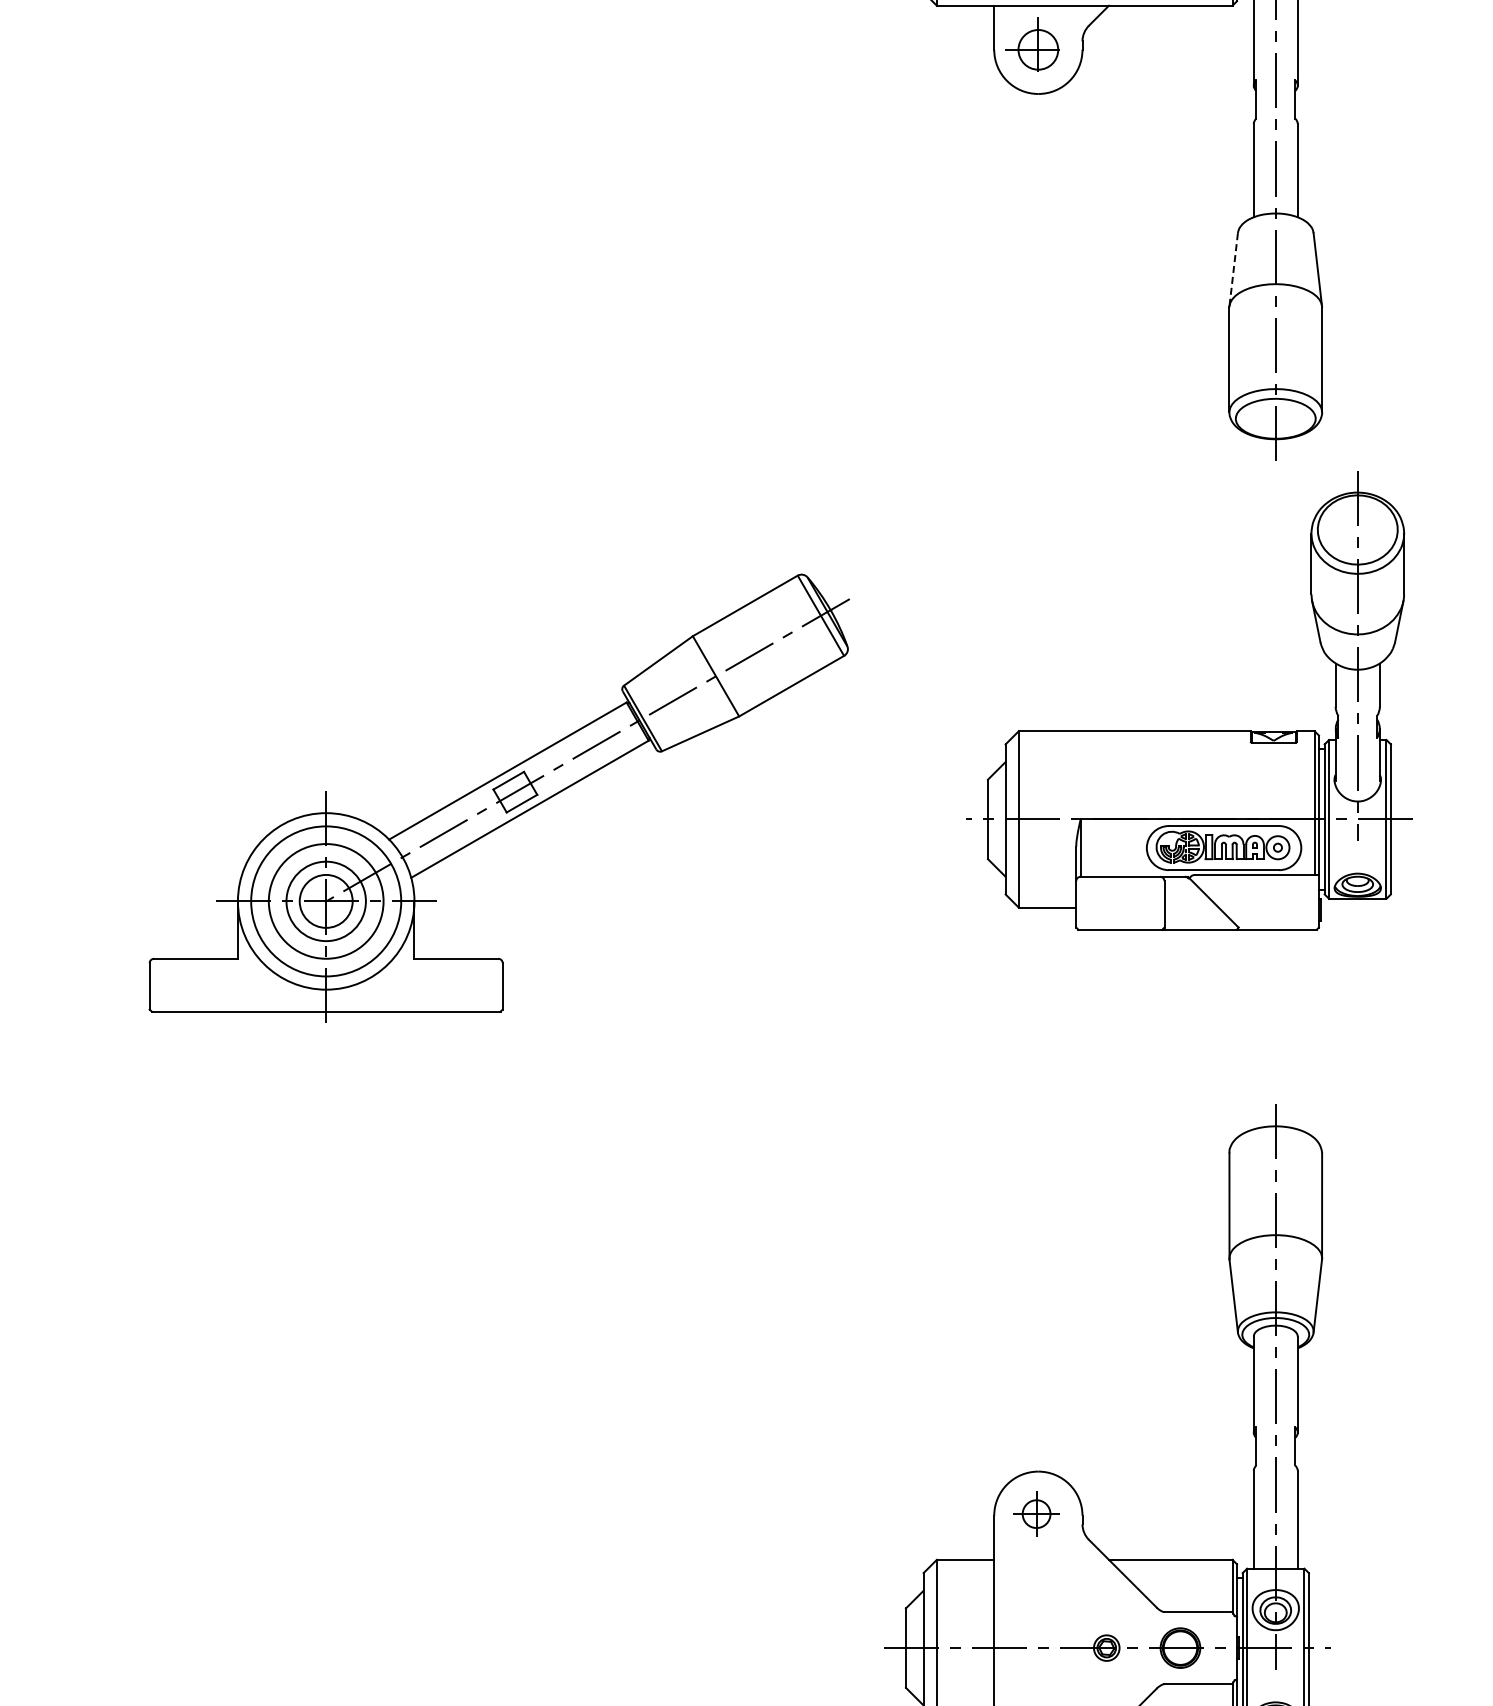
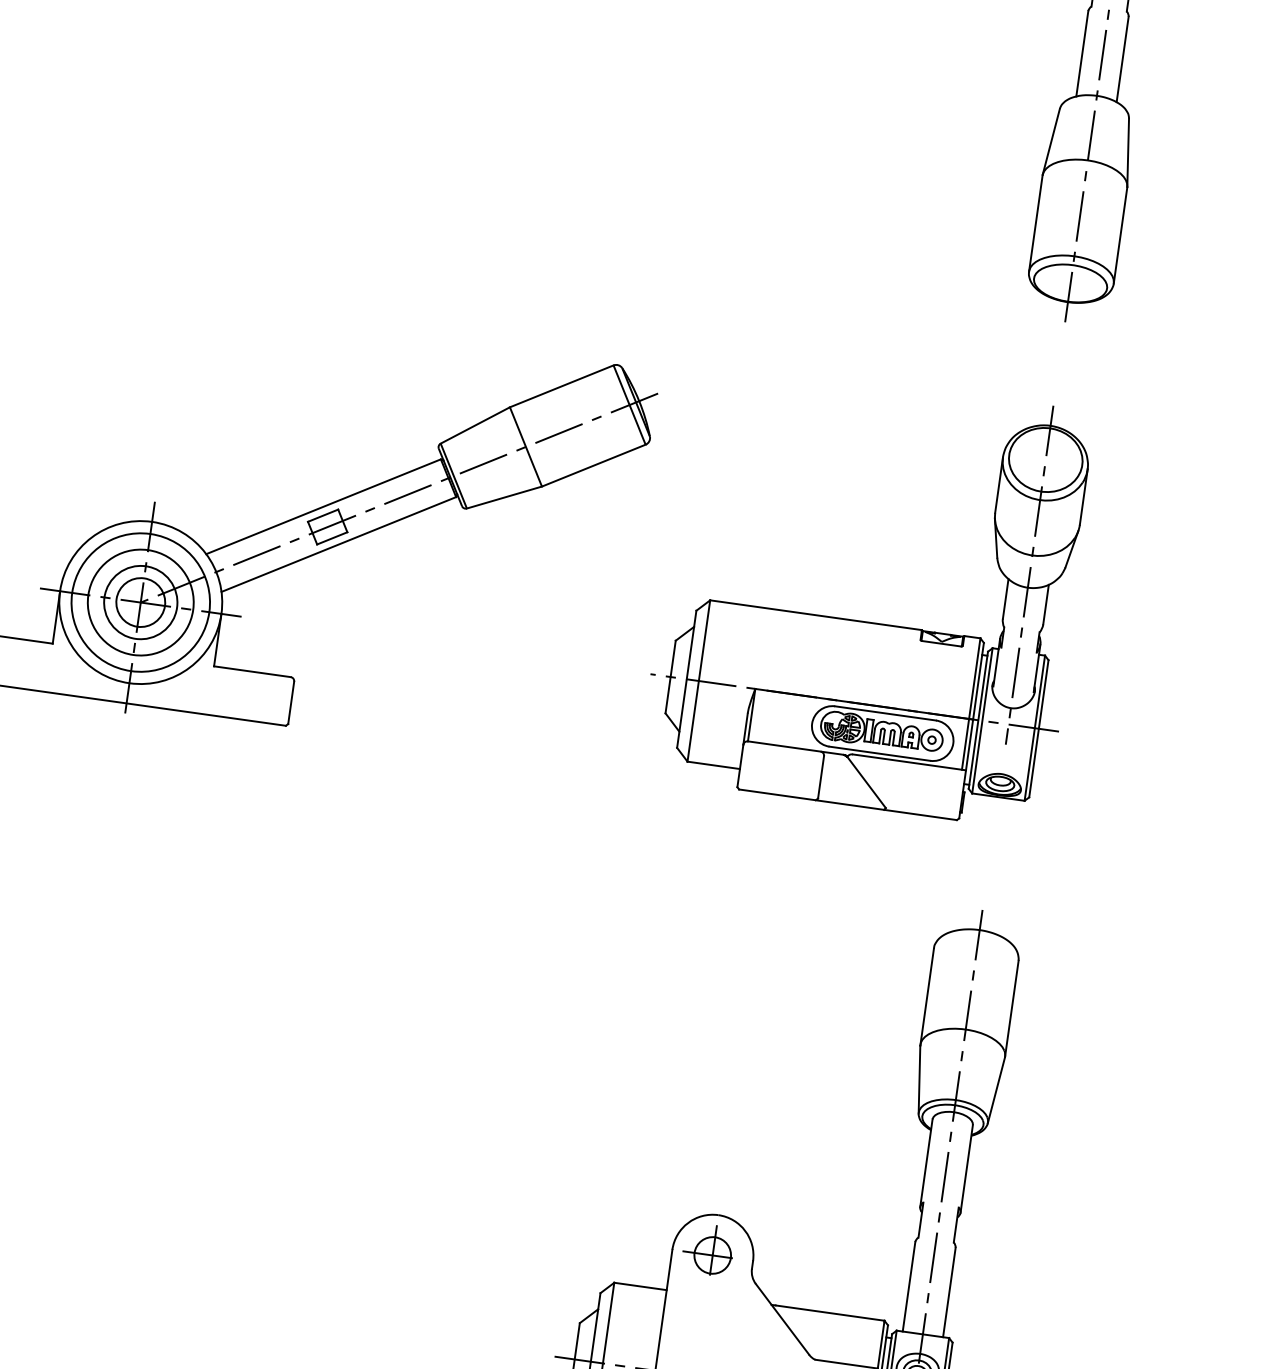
line: (1233, 269) -> (1051, 141), dashed -> solid
part: (1189, 730) -> (866, 621), moved
part: (1032, 1510) -> (708, 1249), size x1.43

